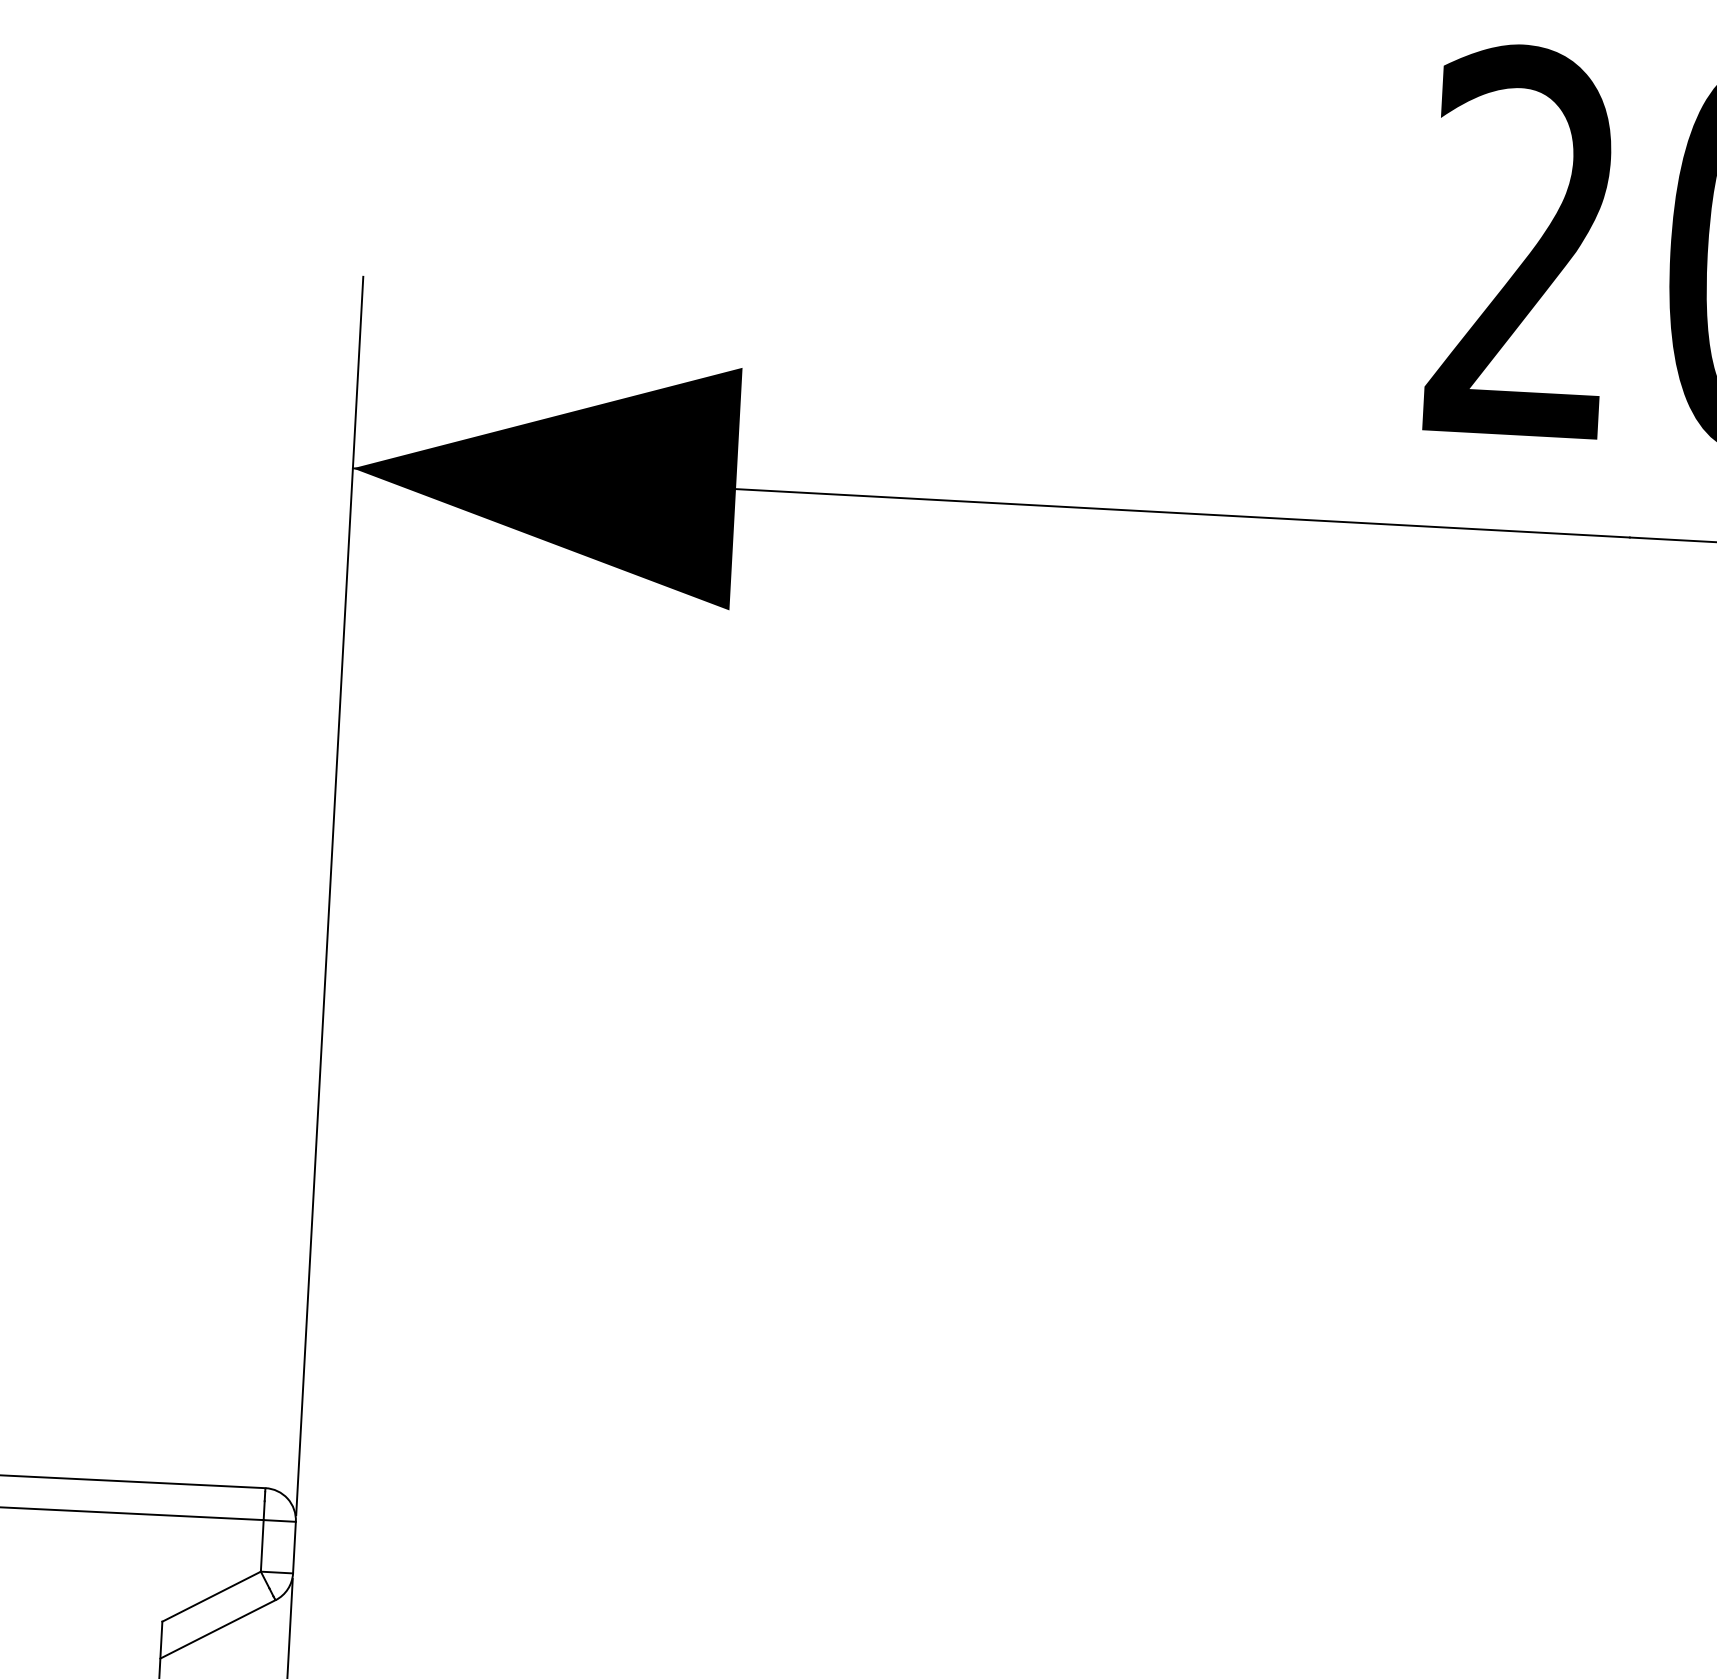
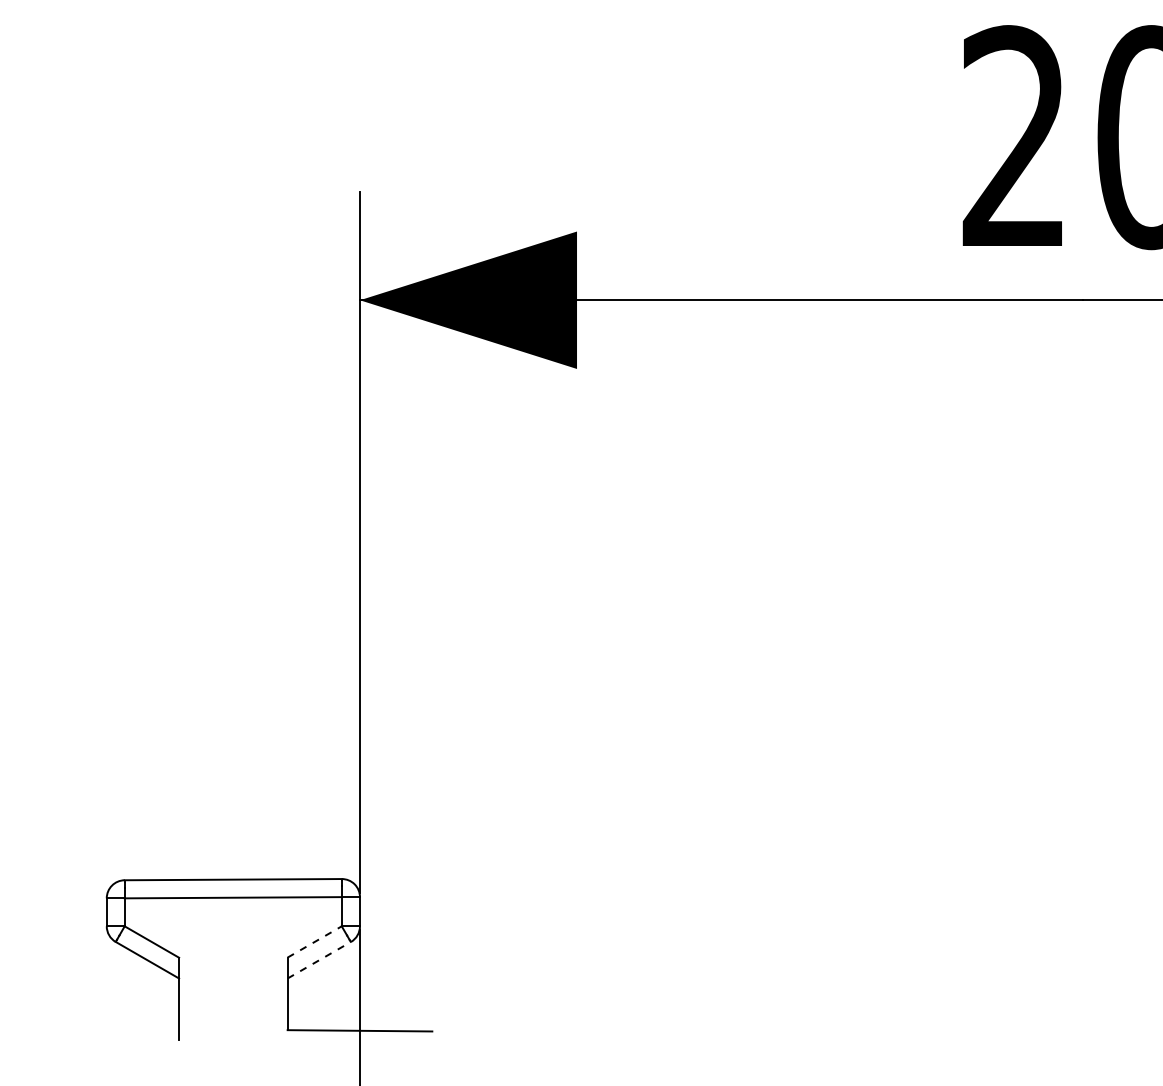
line: (213, 1595) -> (315, 941), solid -> dashed
line: (218, 1629) -> (319, 960), solid -> dashed

